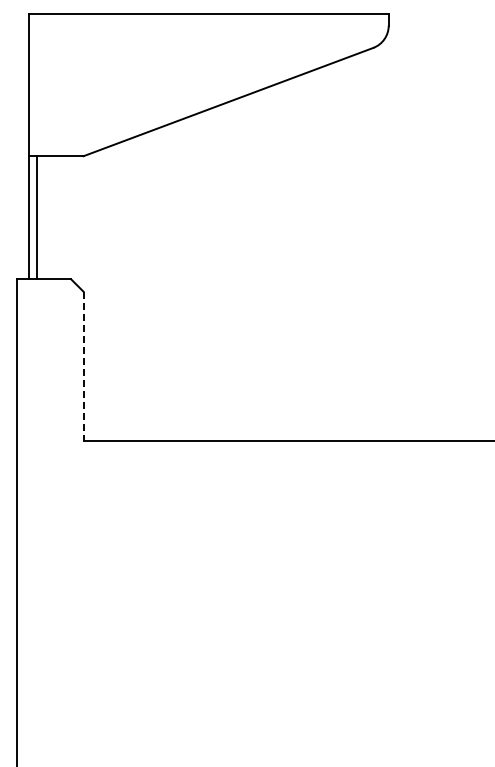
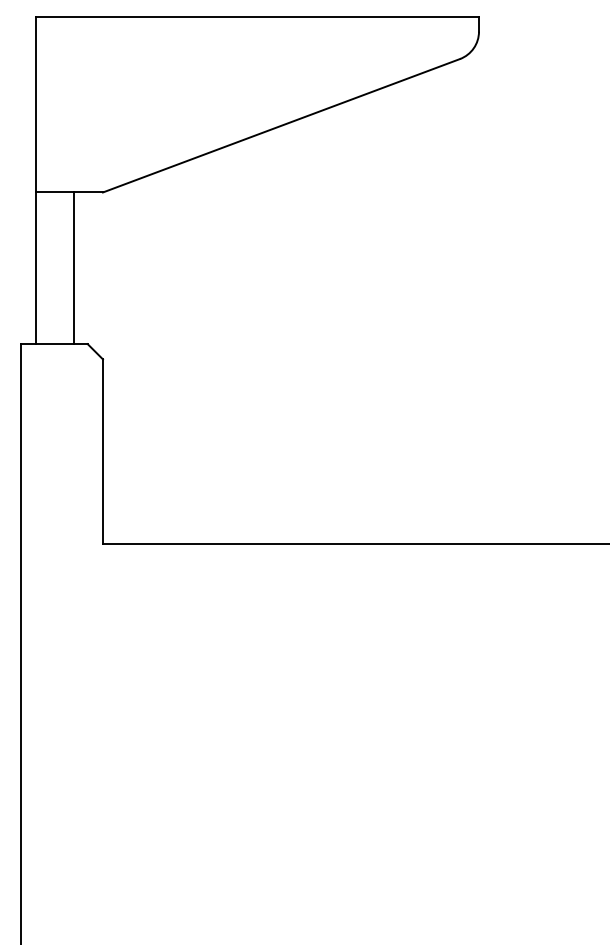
line: (36, 217) -> (73, 267), moved
line: (83, 366) -> (102, 451), dashed -> solid

